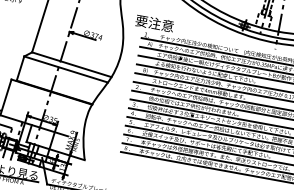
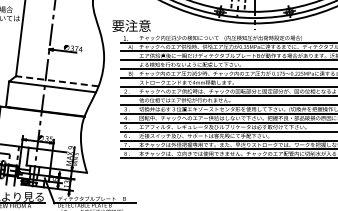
line: (71, 64) -> (57, 81), solid -> dashed

